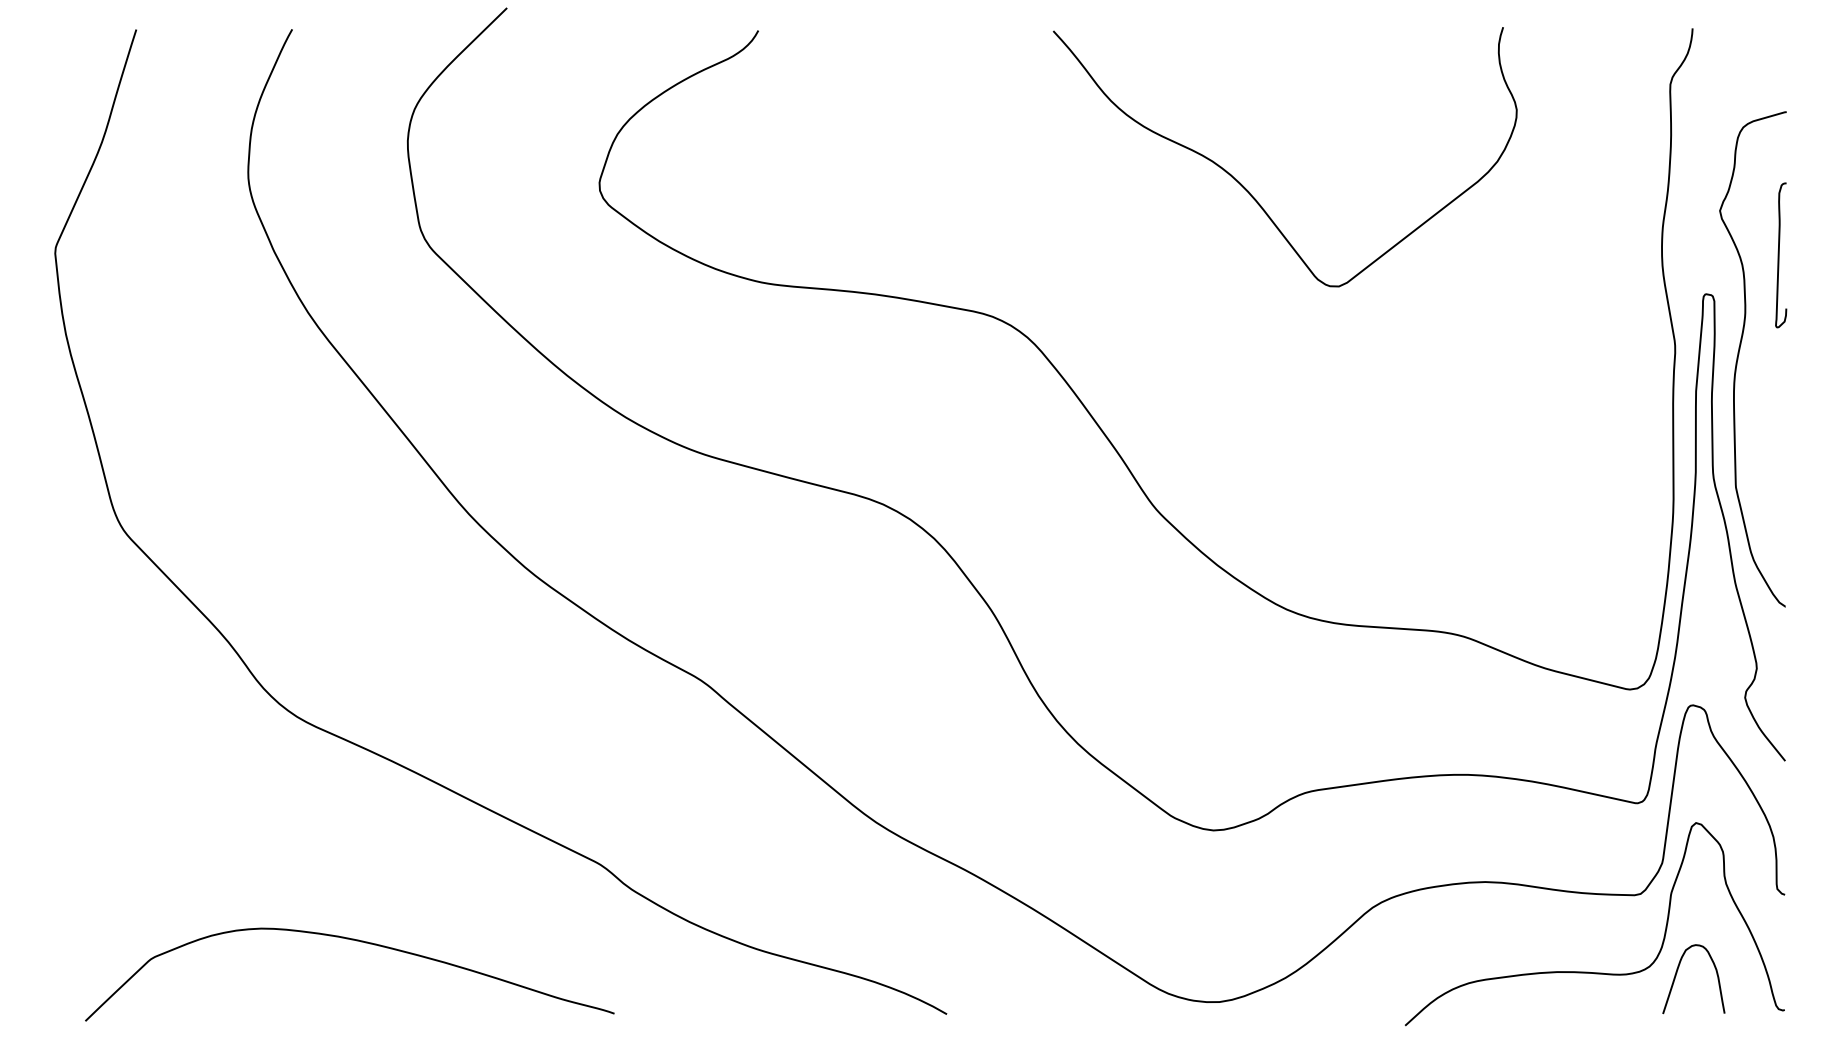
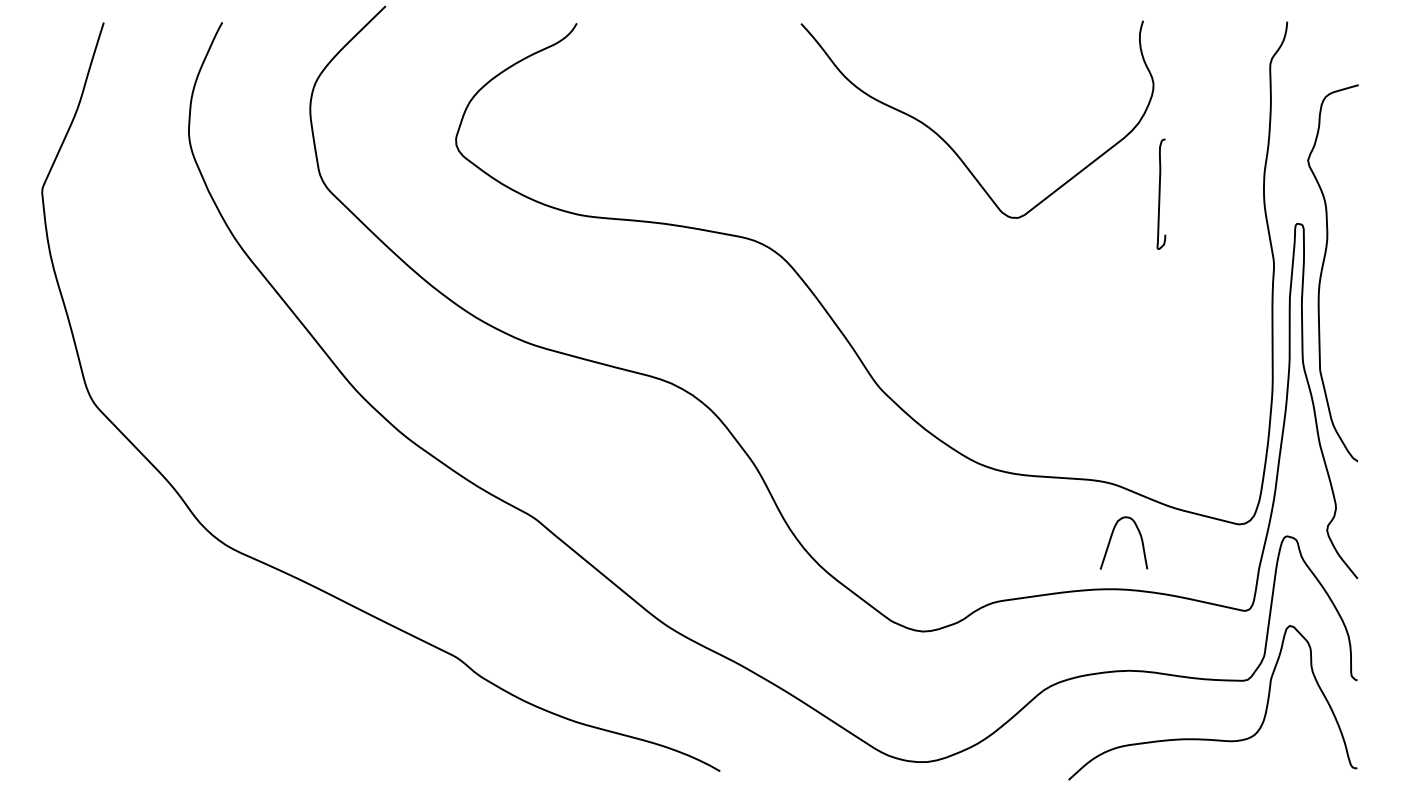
curve: (1779, 255) -> (1160, 194), moved
curve: (356, 941) -> (271, 715), removed
curve: (1677, 973) -> (1111, 538), moved

